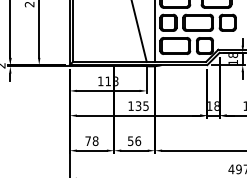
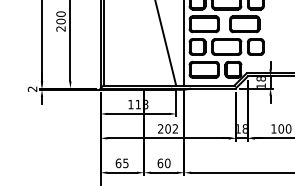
text: (138, 105) -> (168, 128), 135 -> 202
text: (91, 141) -> (121, 163), 78 -> 65
text: (133, 141) -> (163, 163), 56 -> 60

